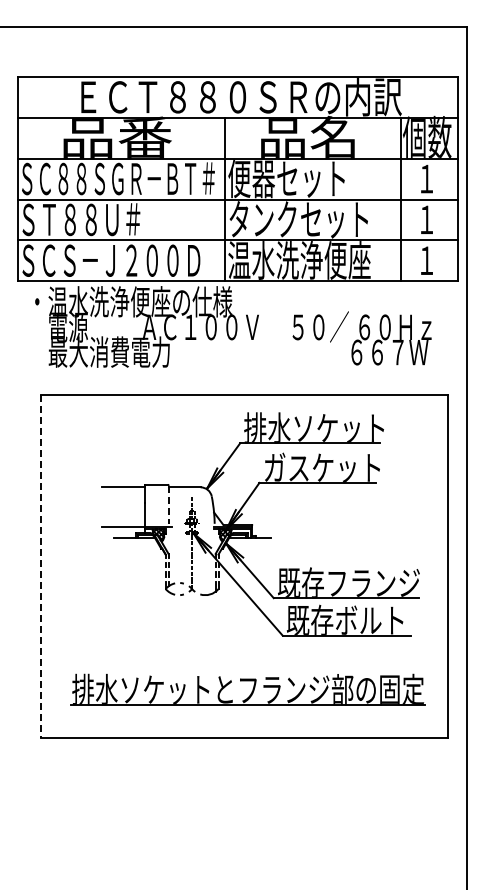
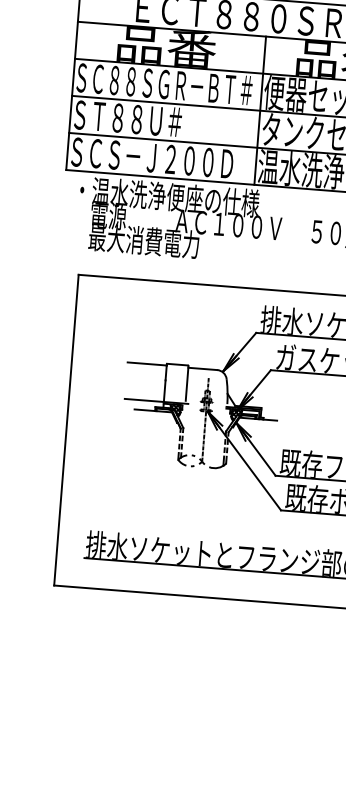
line: (168, 505) -> (186, 384), dashed -> solid
line: (40, 566) -> (66, 430), dashed -> solid

